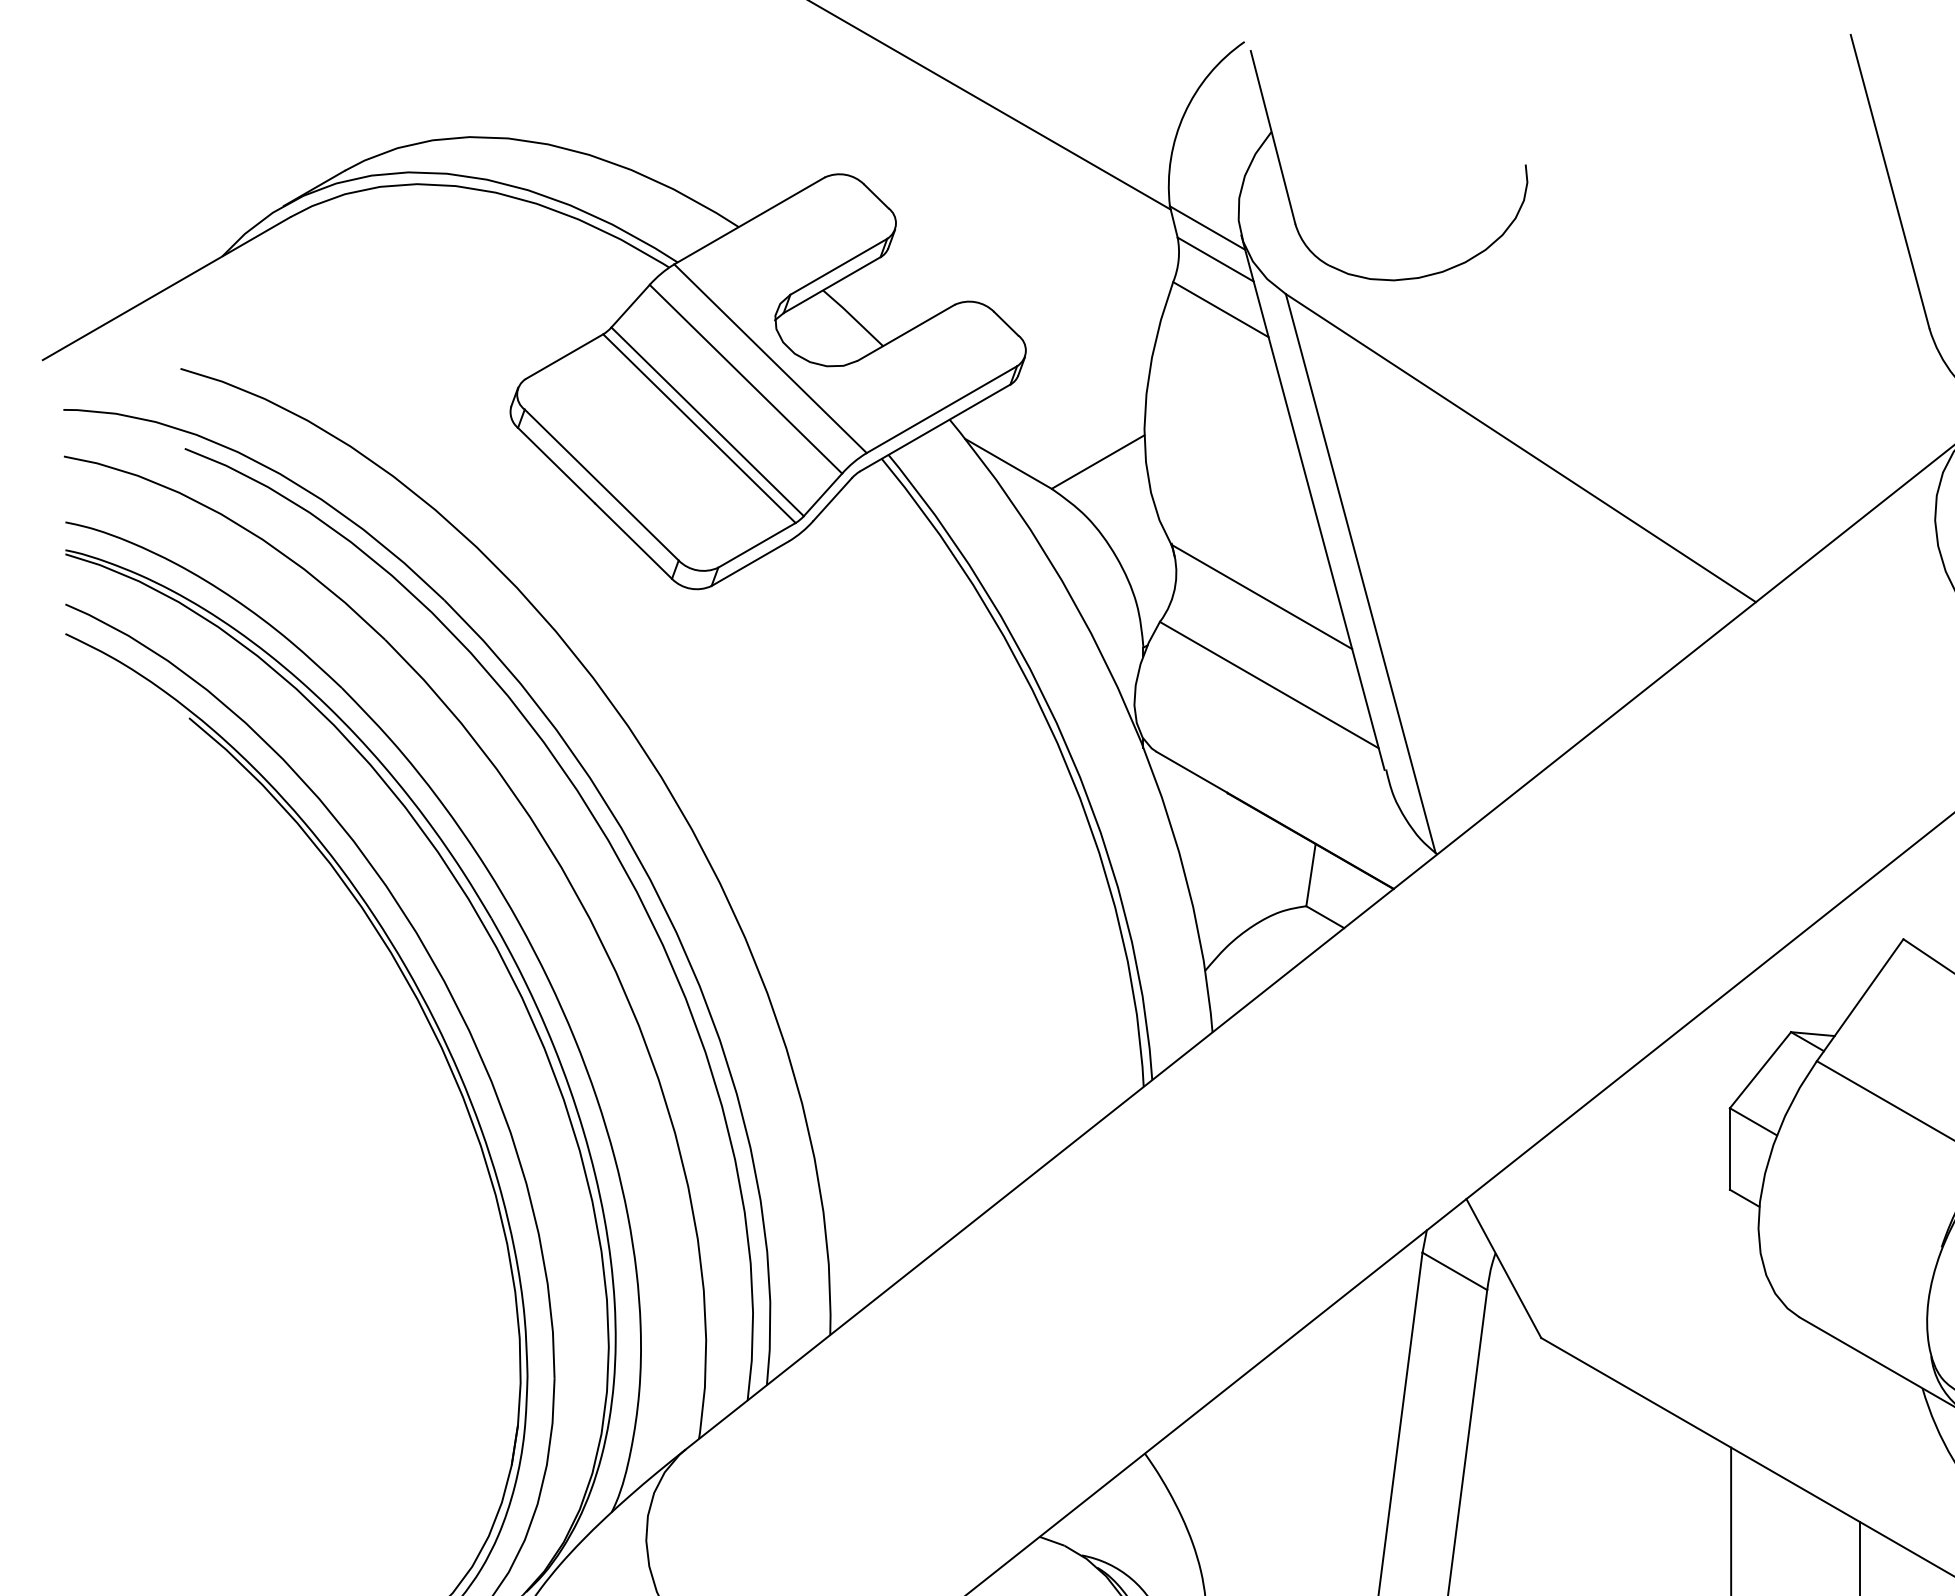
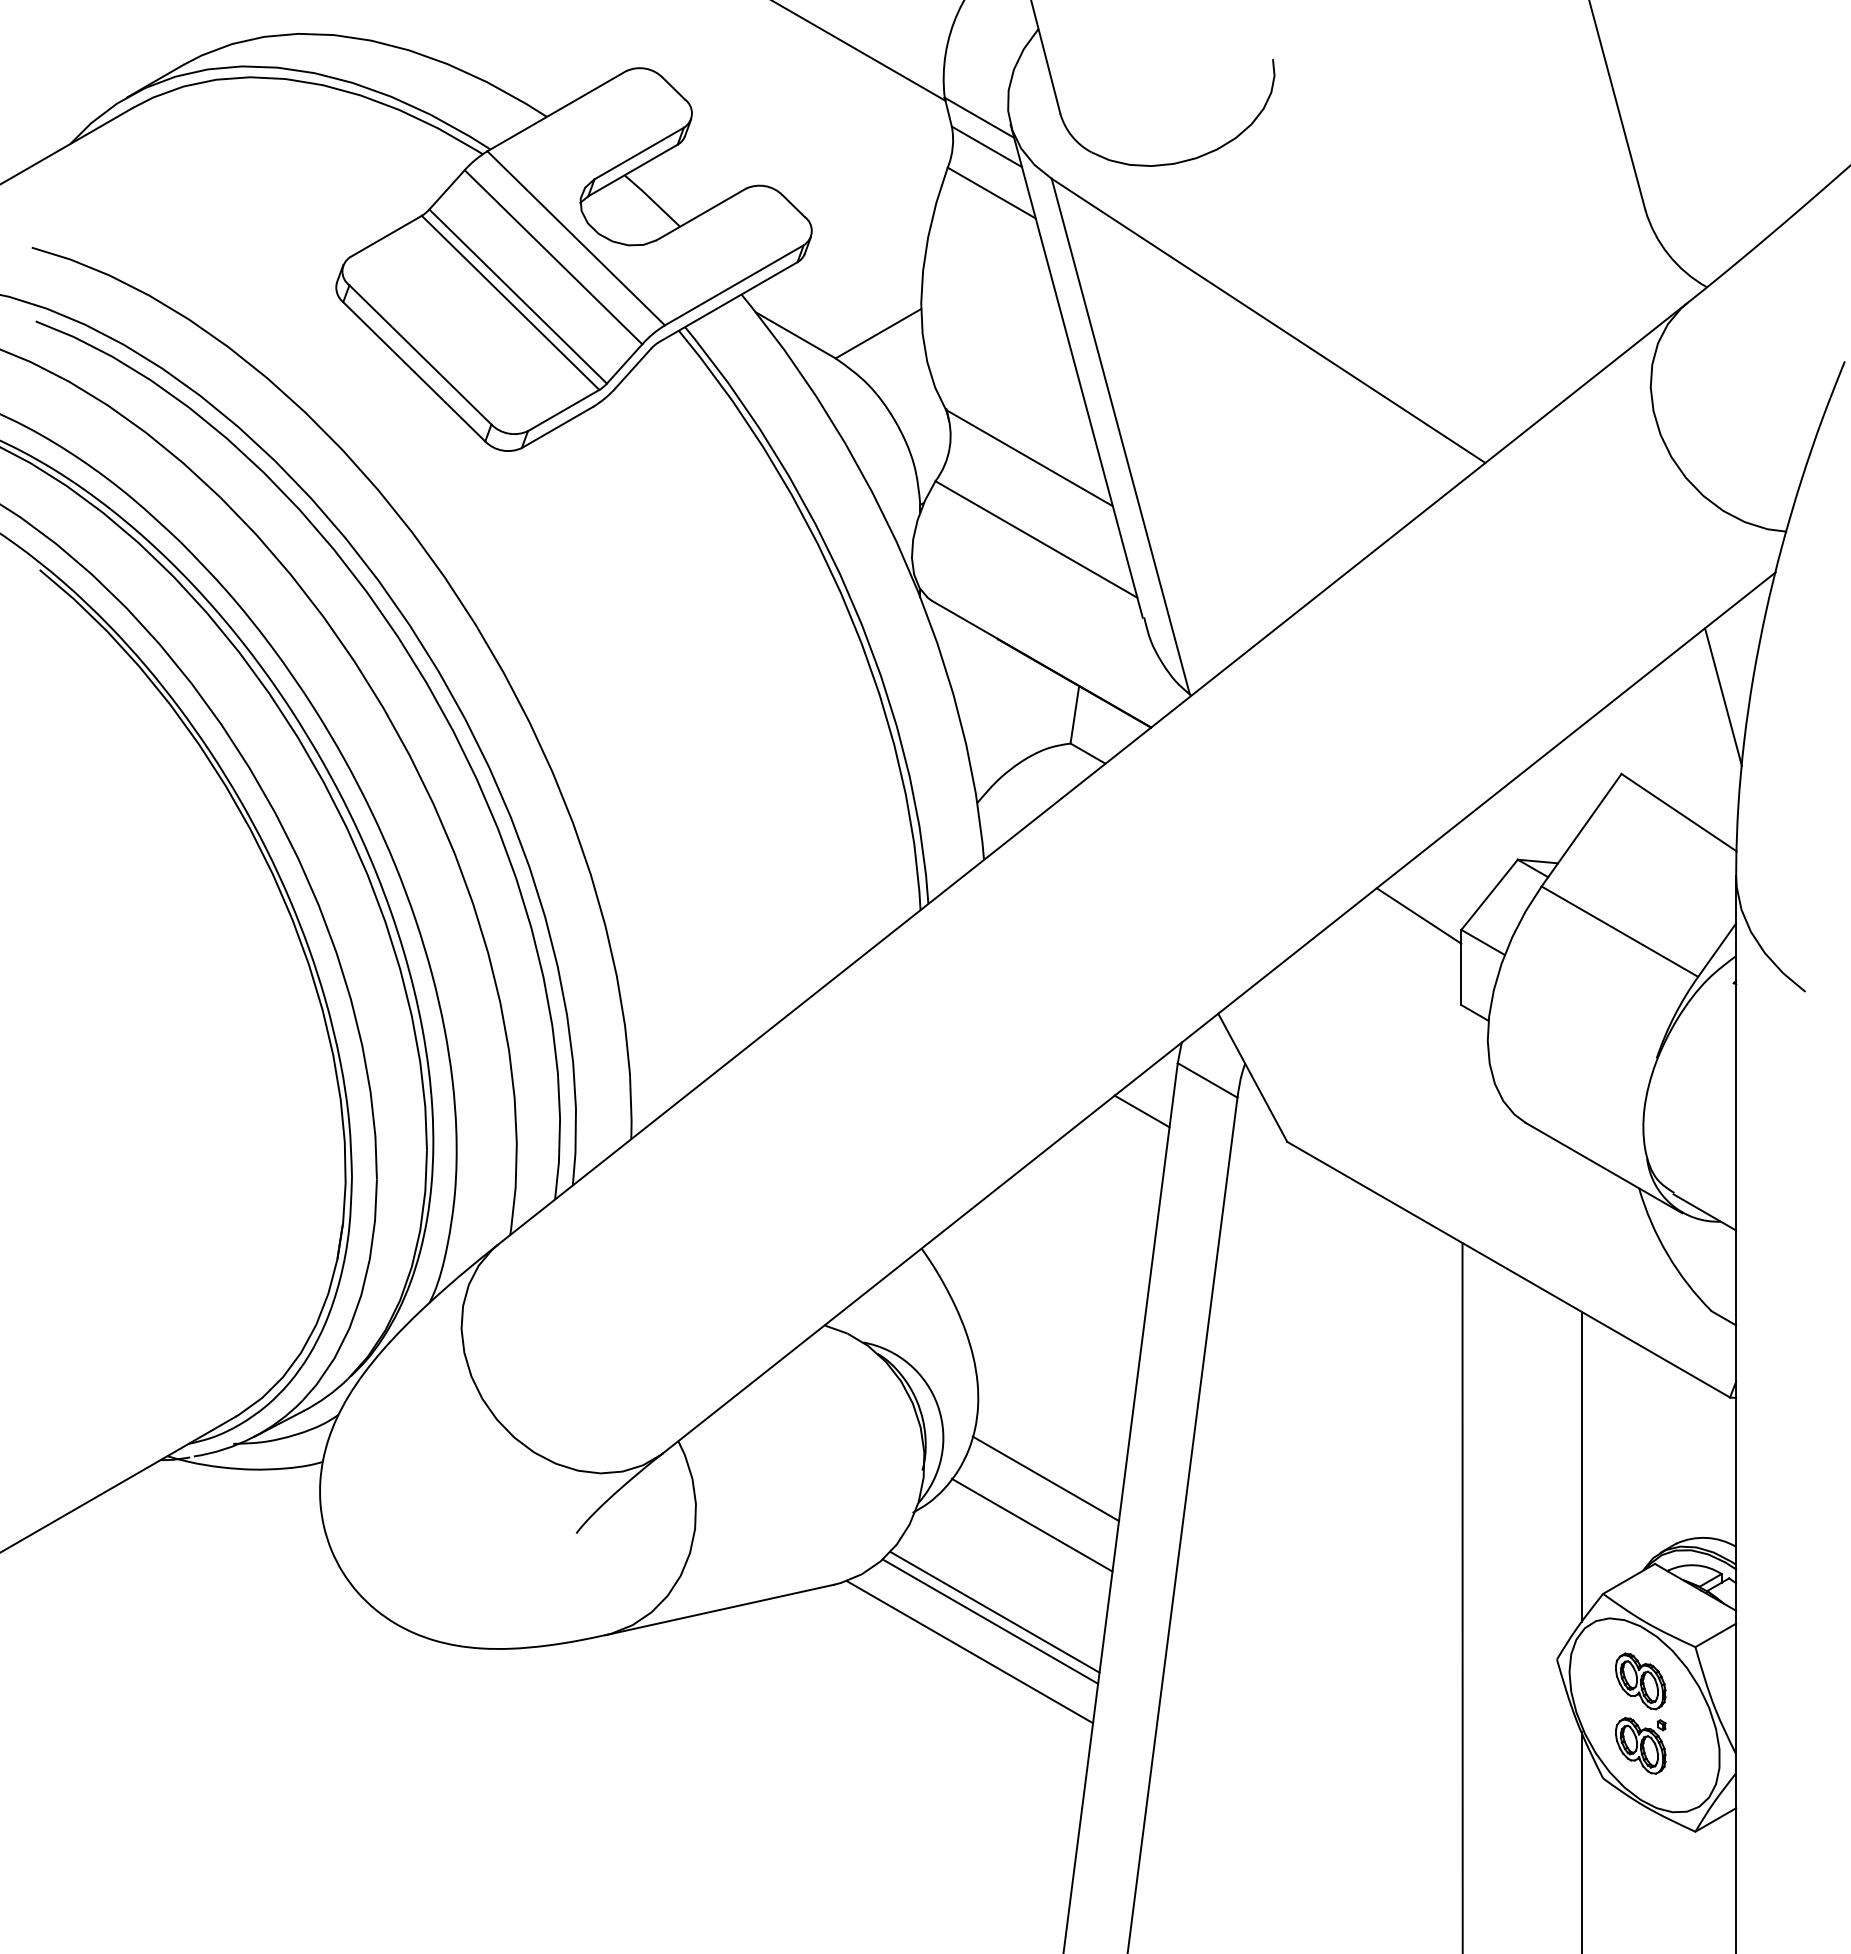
line: (1683, 1092) -> (1418, 915), added
line: (1383, 1305) -> (1141, 1111), added

